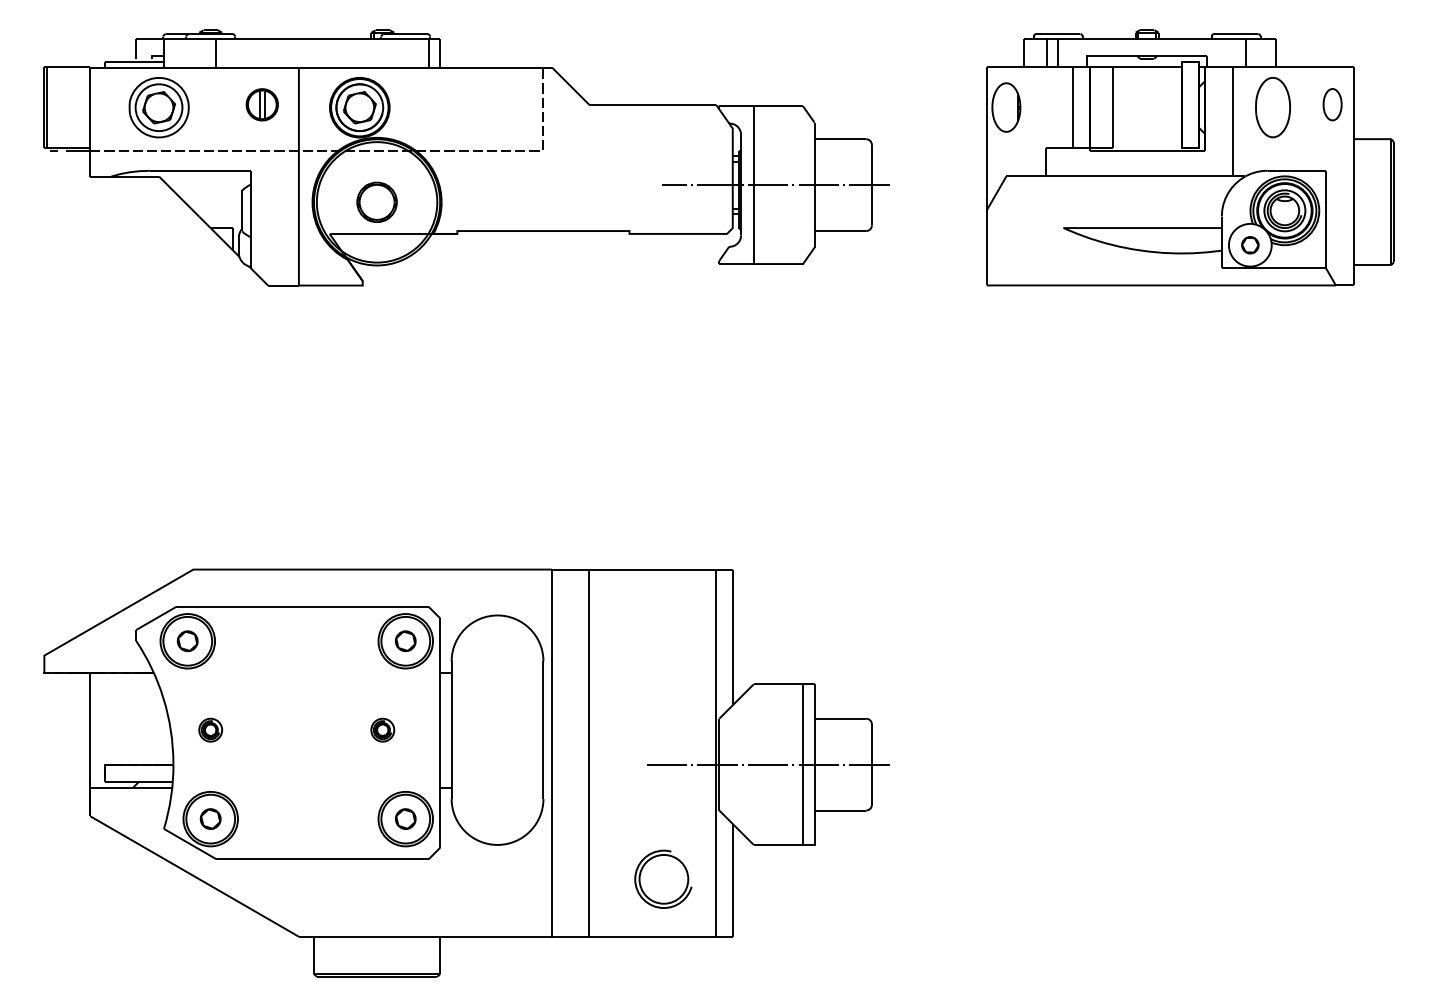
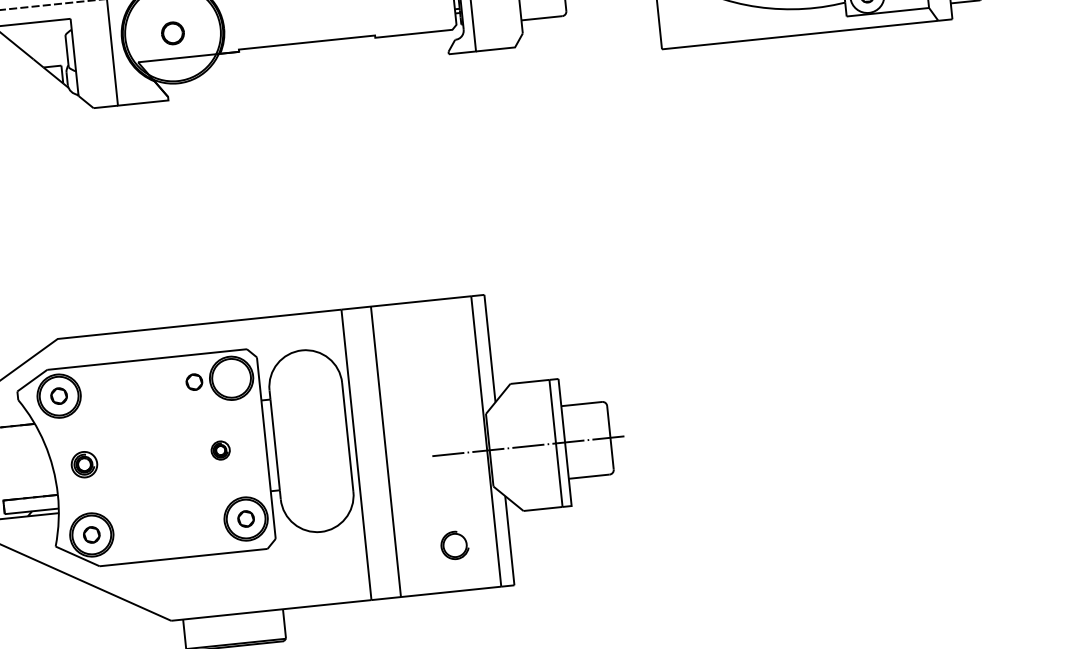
part: (376, 201) -> (172, 32), size x0.7
part: (405, 641) -> (194, 382), moved
part: (210, 729) -> (84, 464), size x1.4
part: (663, 878) -> (454, 544), size x0.6

